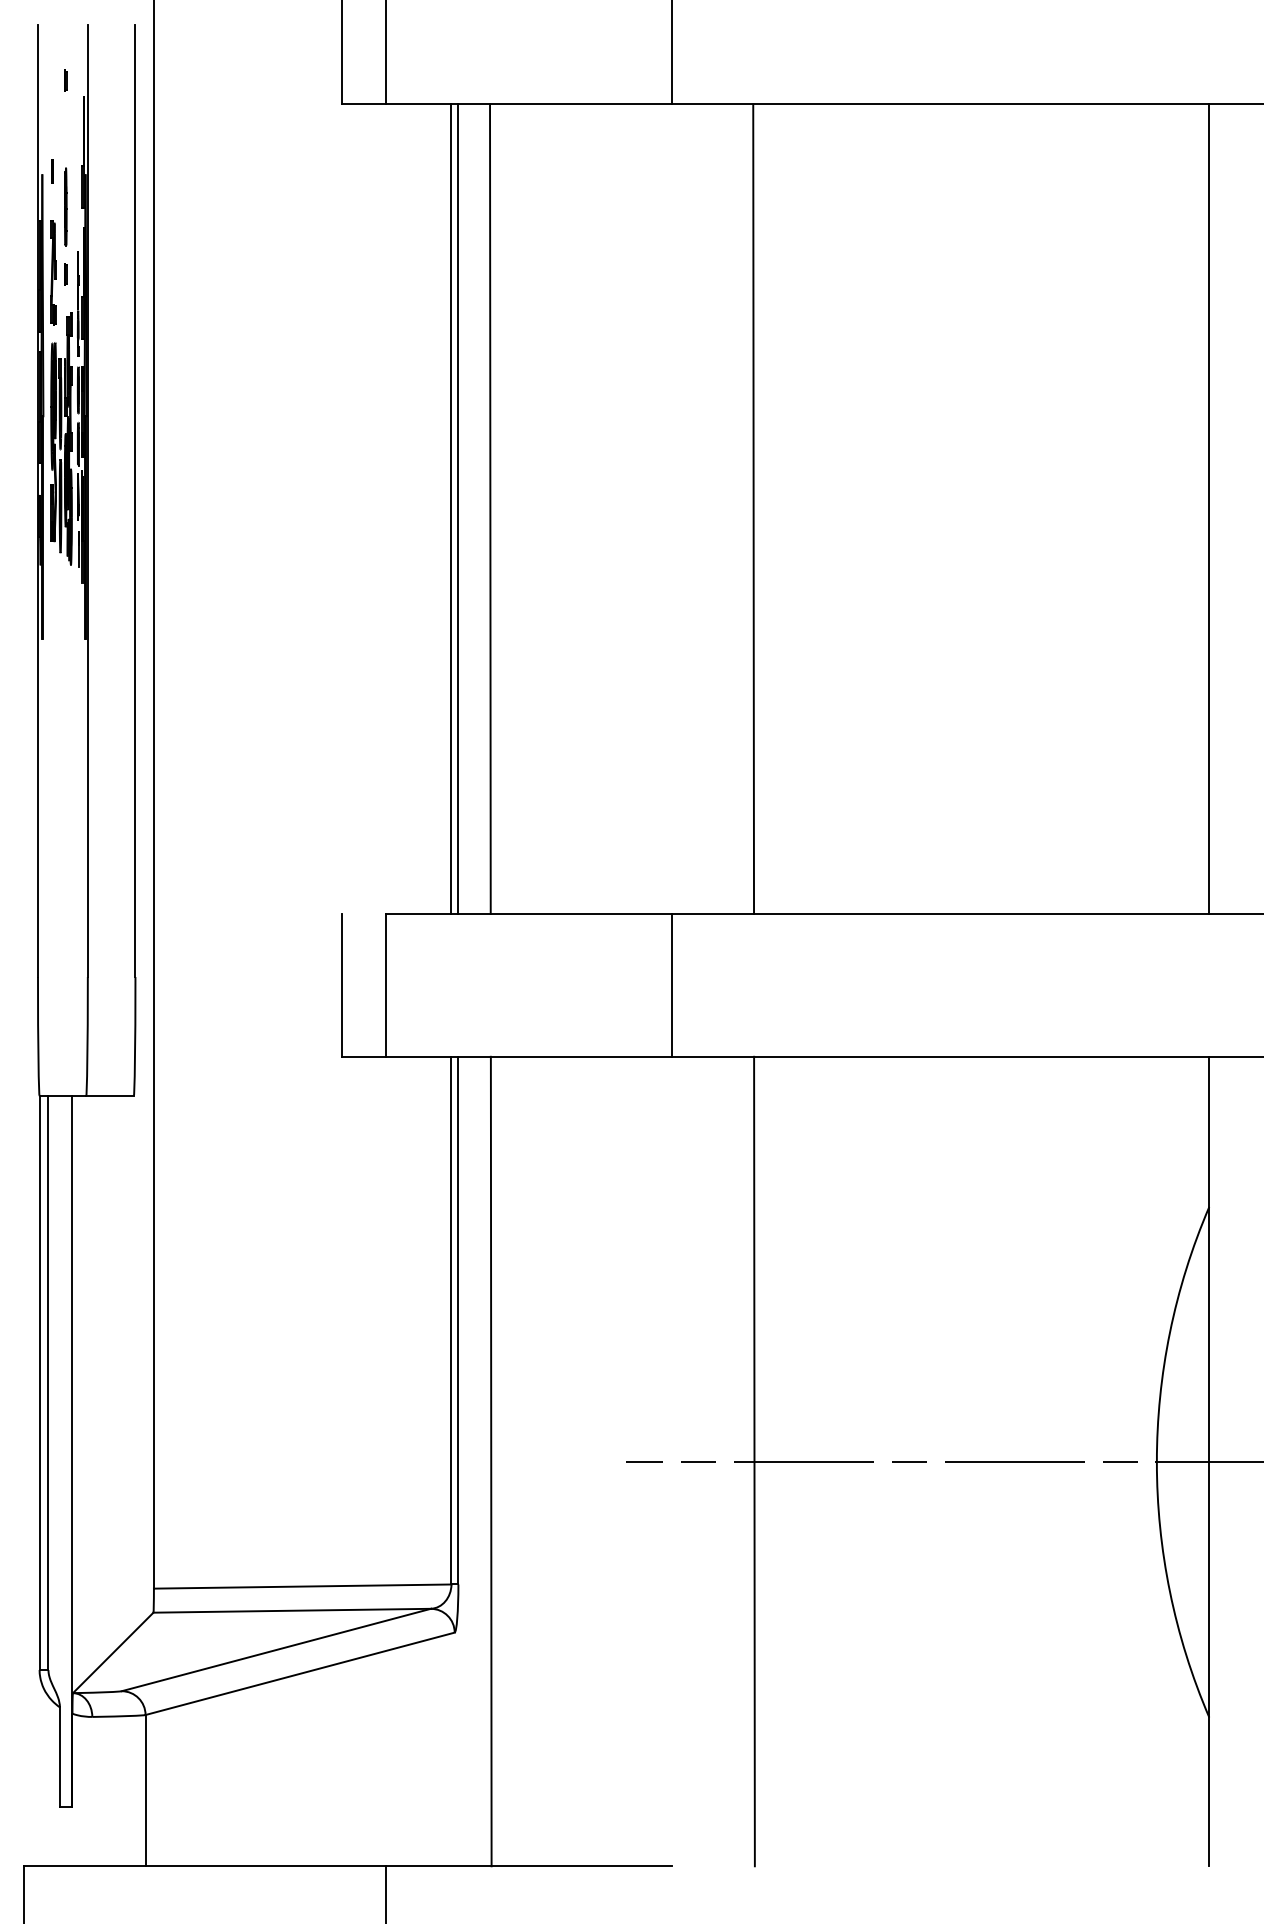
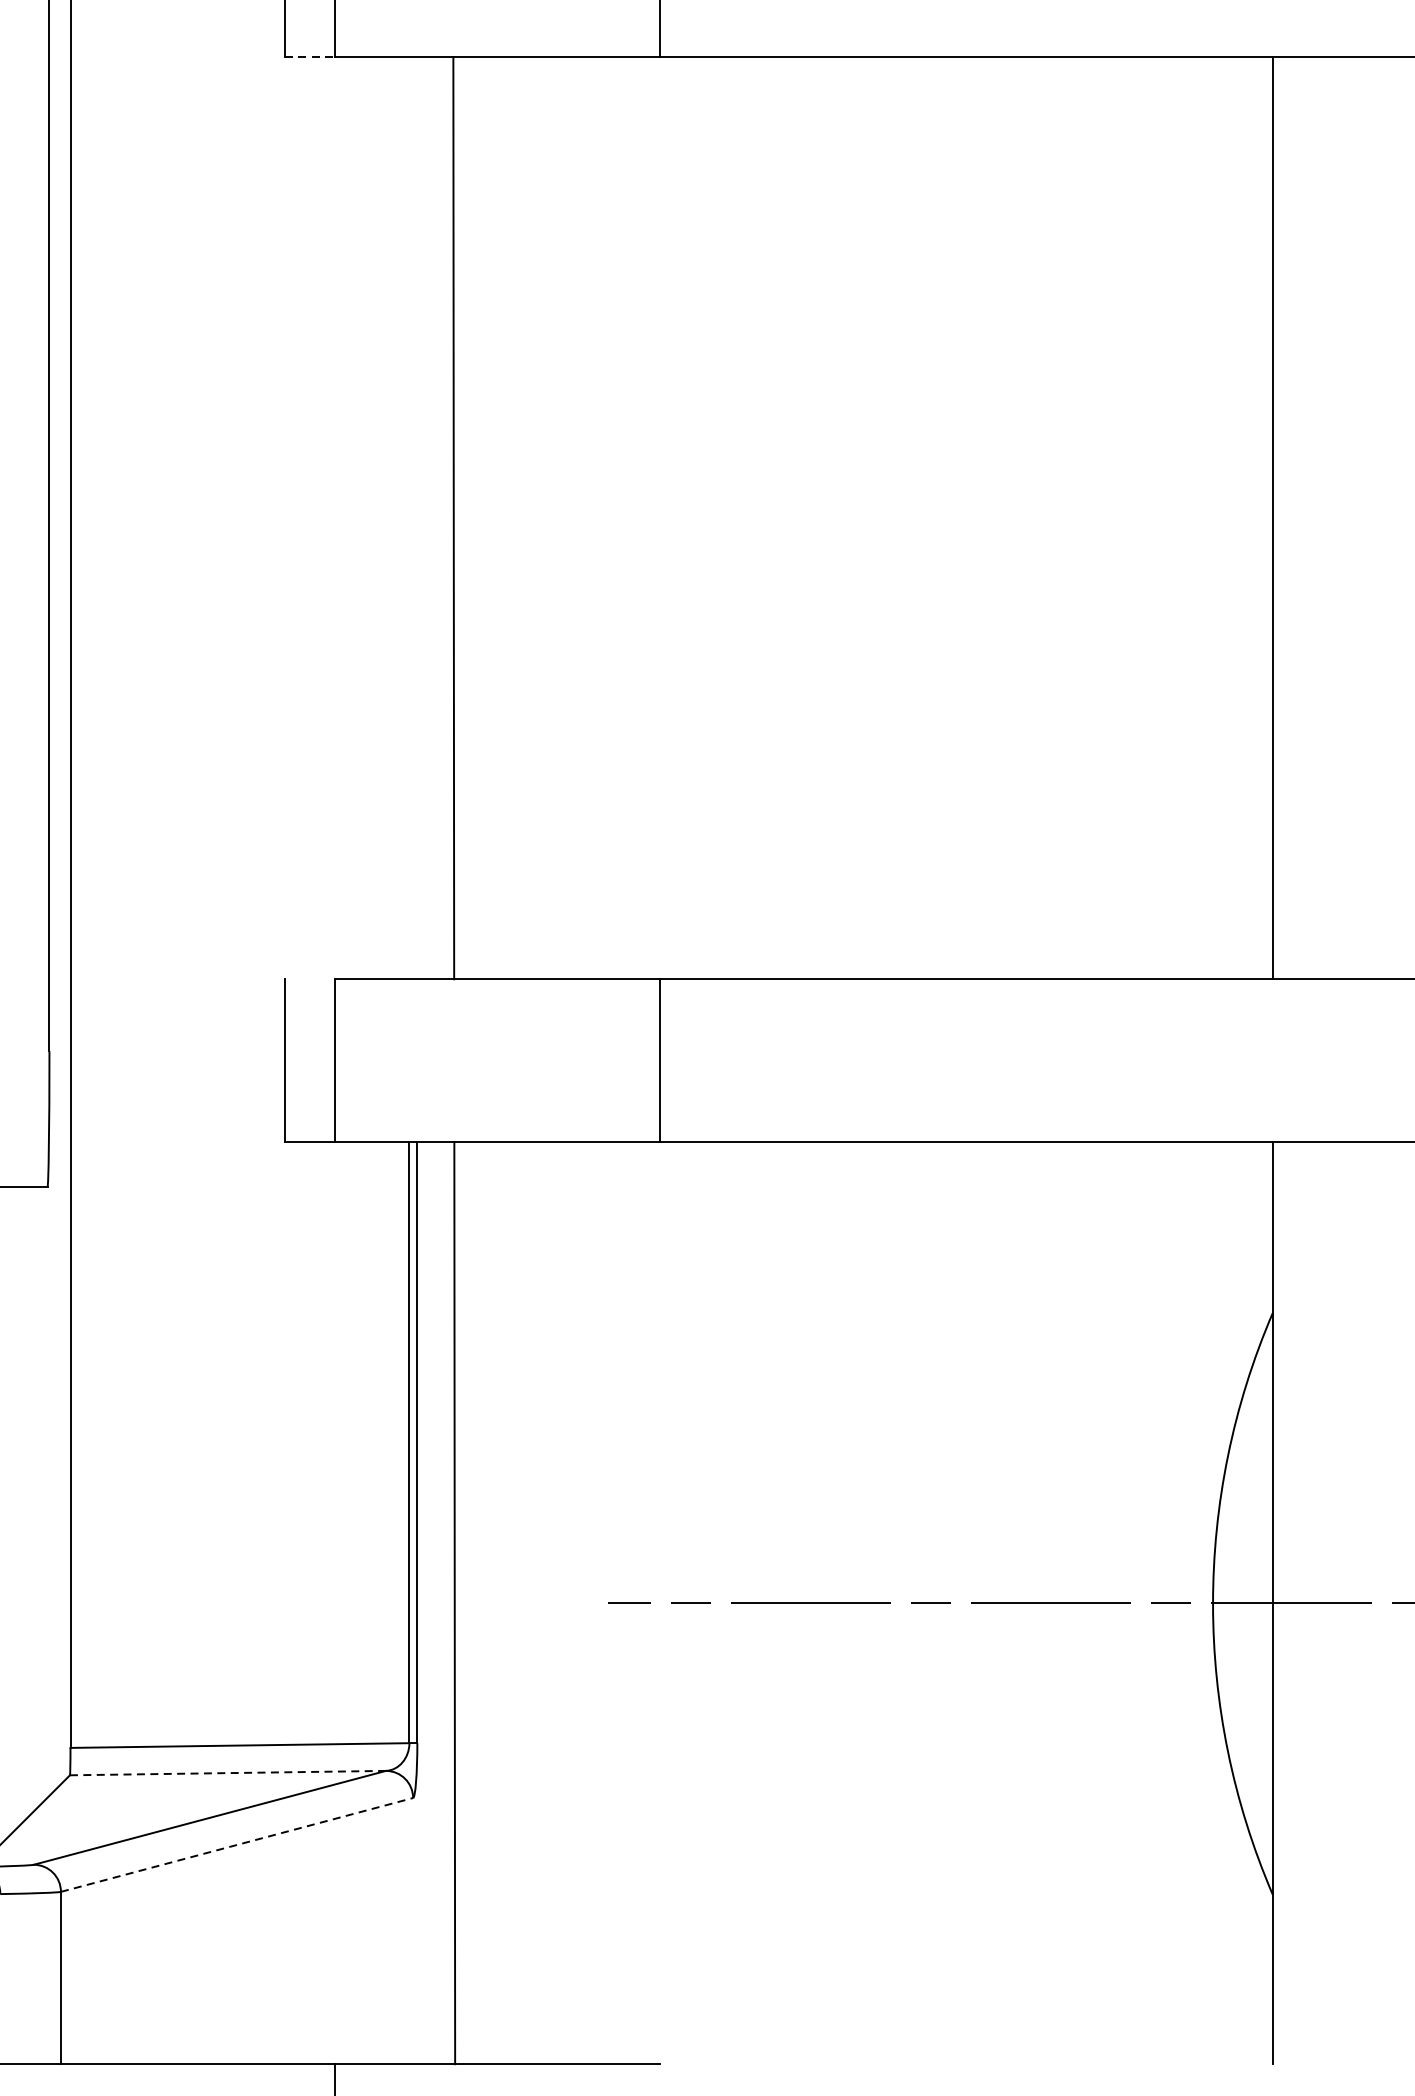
line: (364, 104) -> (310, 57), solid -> dashed
line: (451, 508) -> (409, 517), removed
line: (458, 508) -> (417, 517), removed
line: (753, 508) -> (753, 517), removed
line: (754, 1461) -> (754, 1603), removed
line: (292, 1610) -> (228, 1772), solid -> dashed
line: (300, 1673) -> (237, 1844), solid -> dashed

